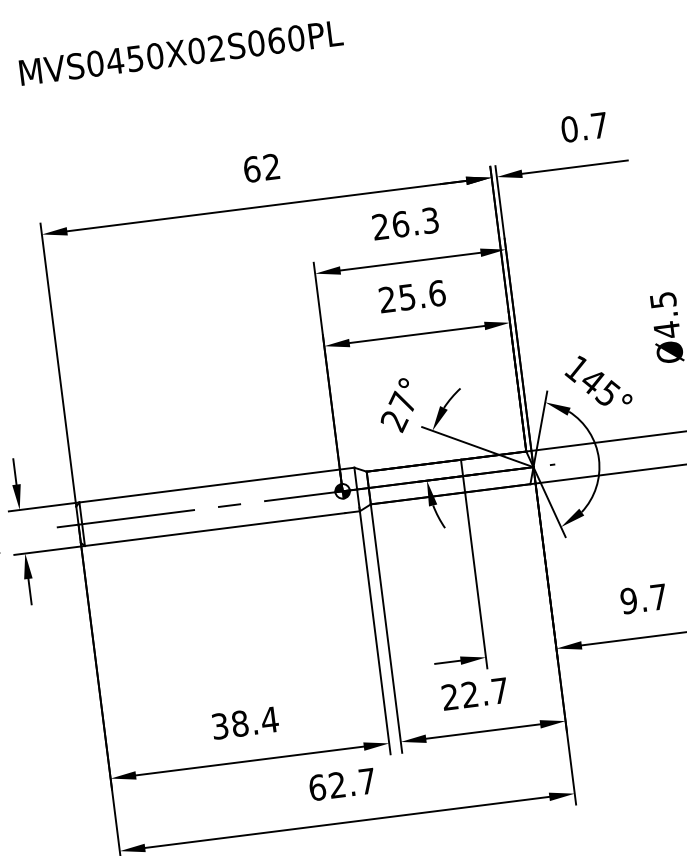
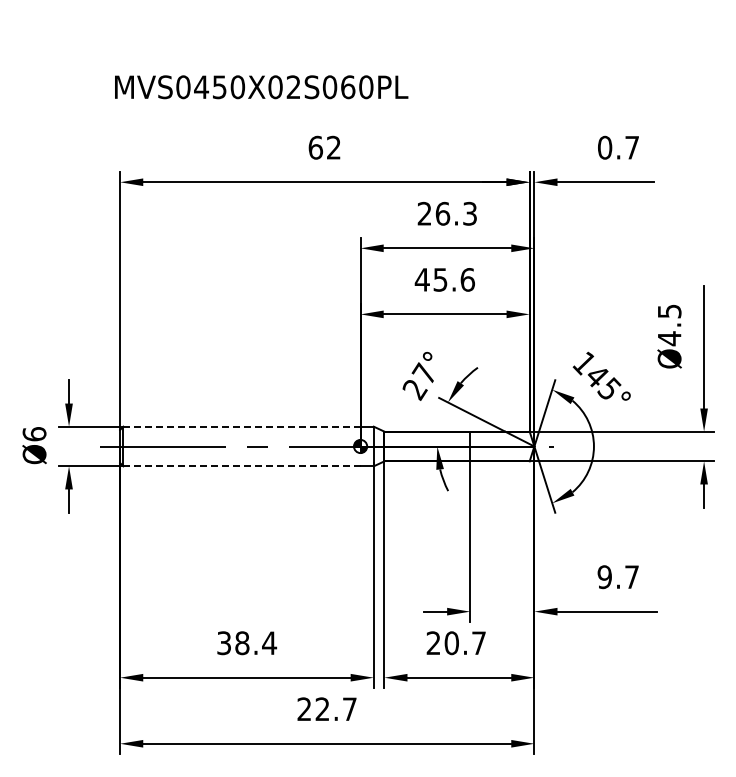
text: (181, 53) -> (261, 87), moved
text: (386, 299) -> (421, 279), 25.6 -> 45.6
line: (210, 485) -> (242, 426), solid -> dashed
line: (215, 529) -> (242, 466), solid -> dashed
text: (469, 695) -> (451, 643), 22.7 -> 20.7
text: (317, 787) -> (304, 709), 62.7 -> 22.7

